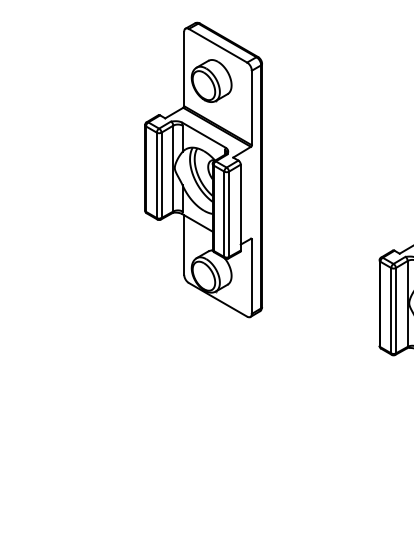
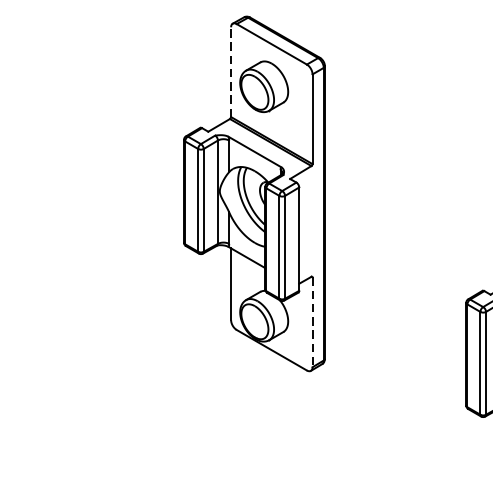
line: (184, 68) -> (231, 71), solid -> dashed
line: (251, 277) -> (312, 323), solid -> dashed

